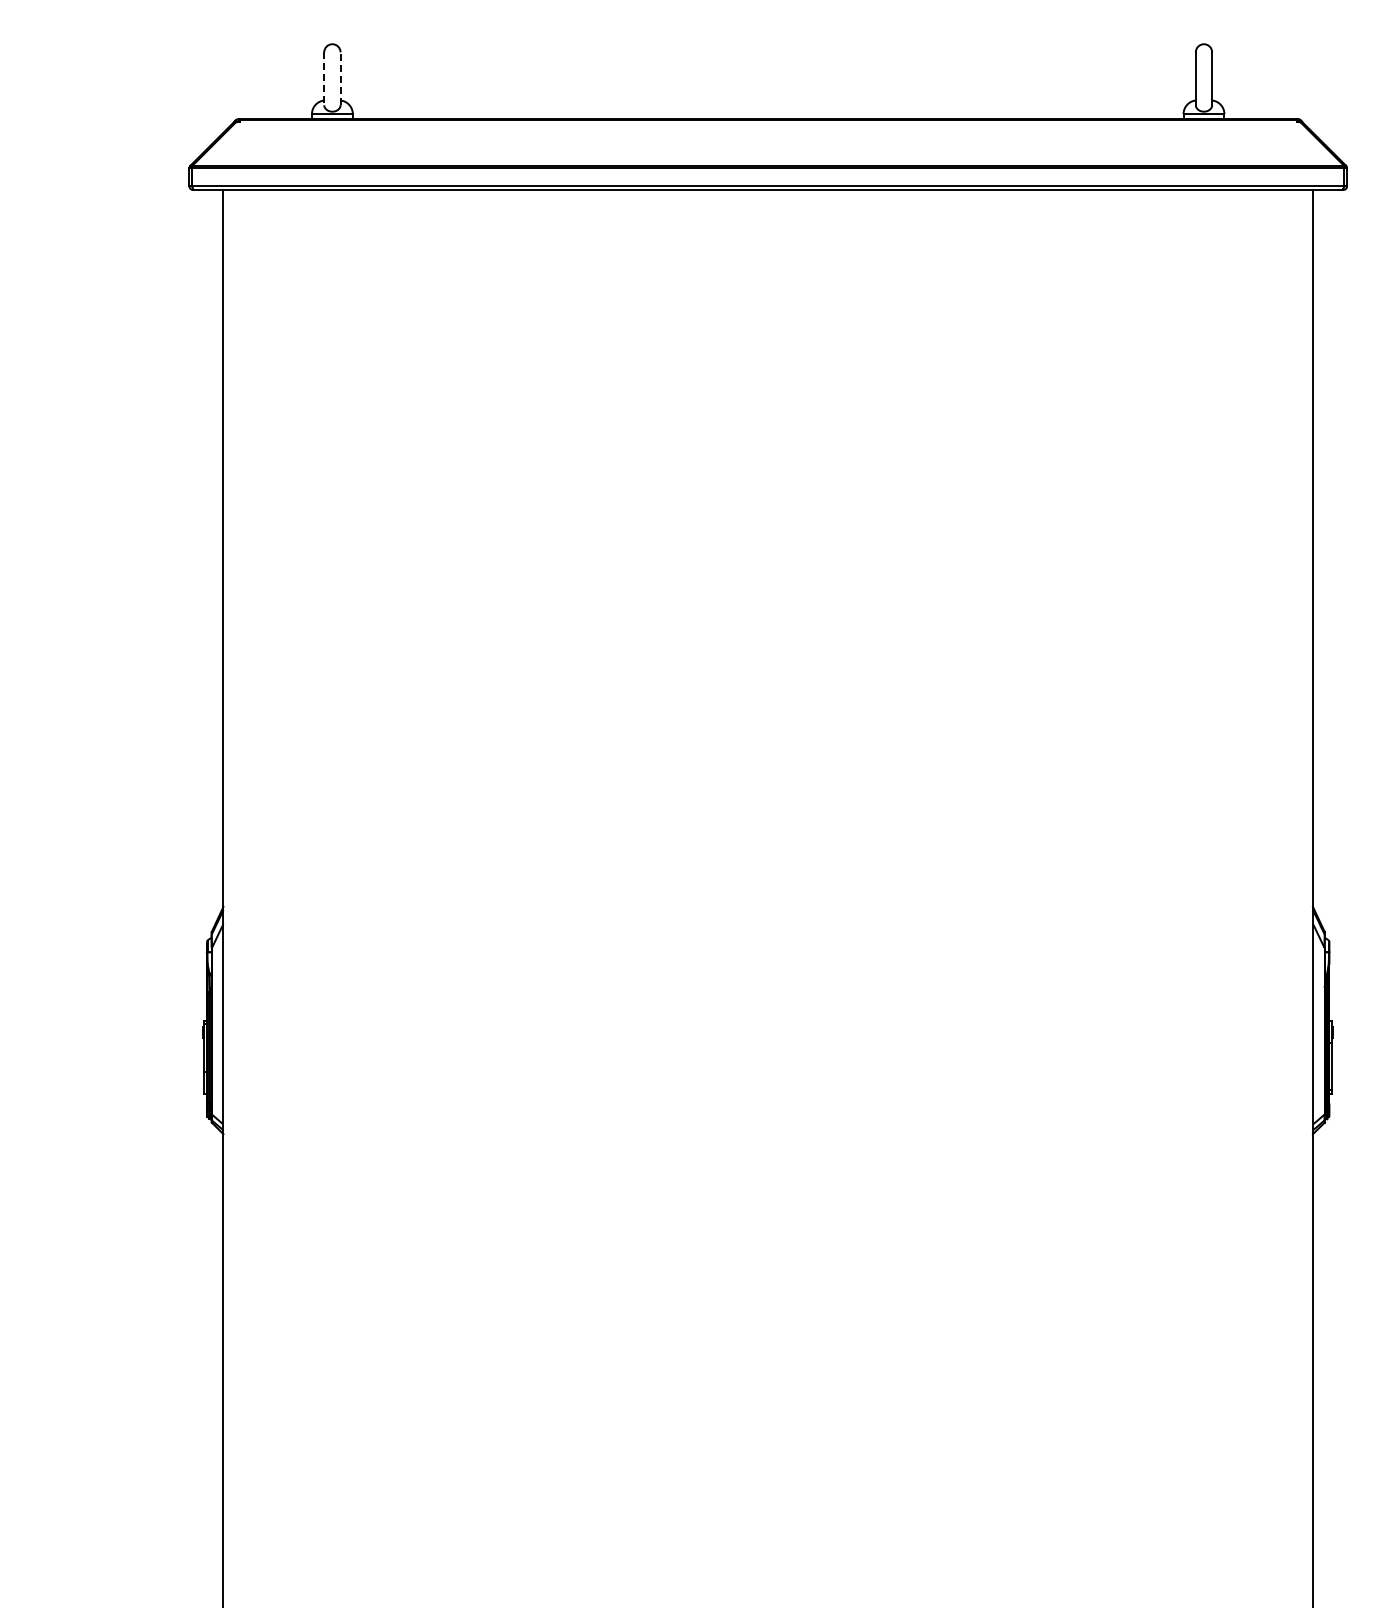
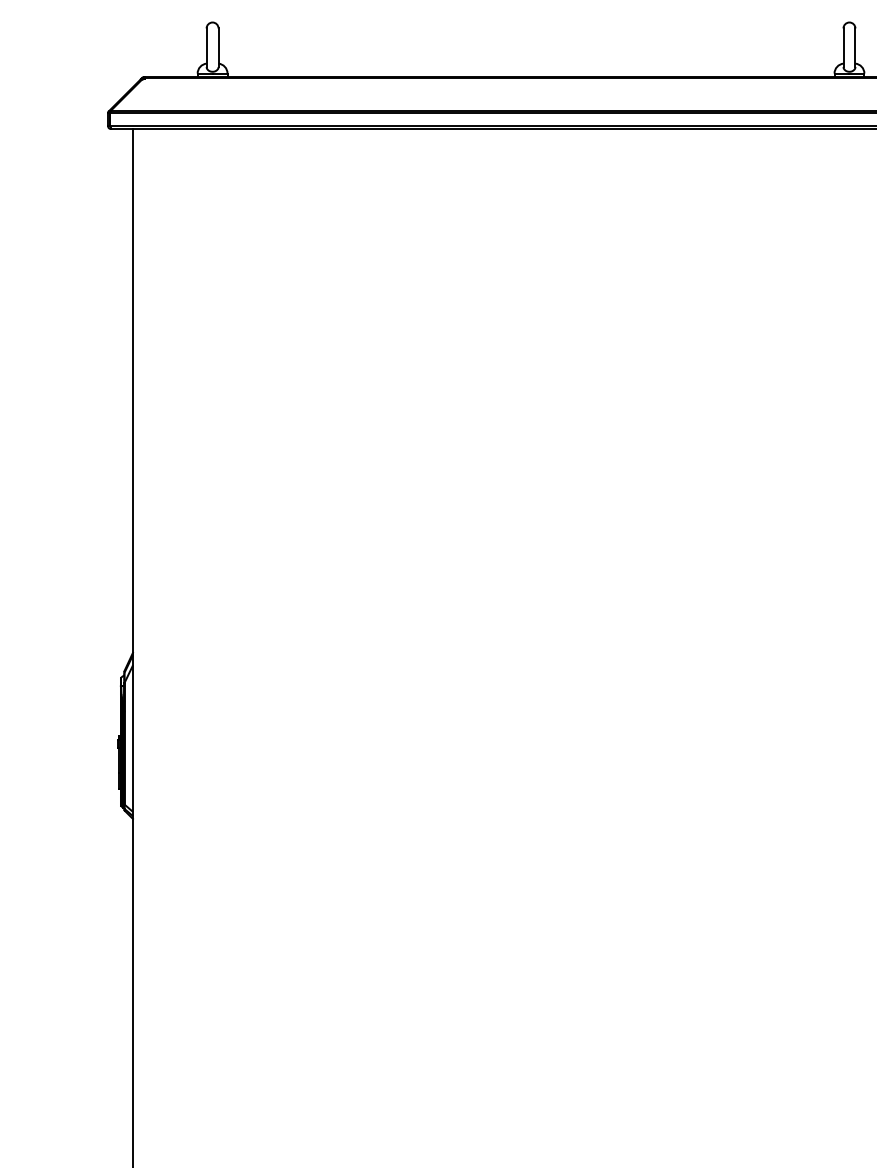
line: (340, 78) -> (218, 47), dashed -> solid
line: (324, 79) -> (206, 48), dashed -> solid

